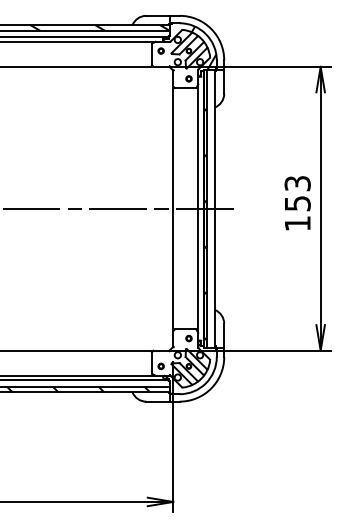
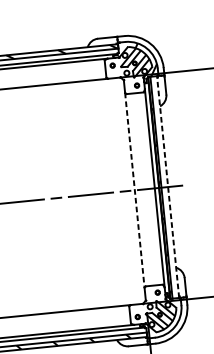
line: (173, 208) -> (135, 190), solid -> dashed
line: (214, 208) -> (167, 186), solid -> dashed

